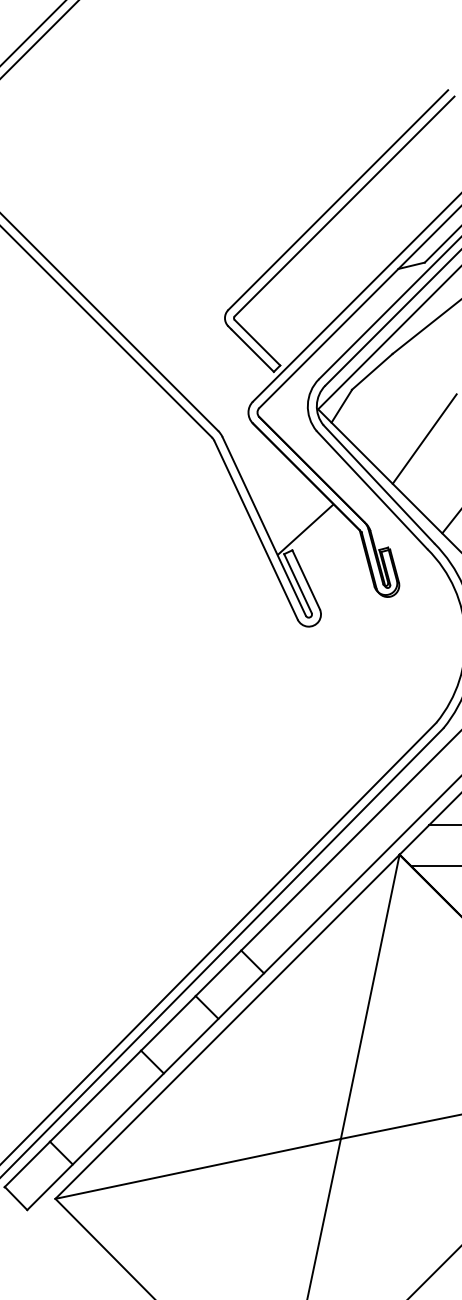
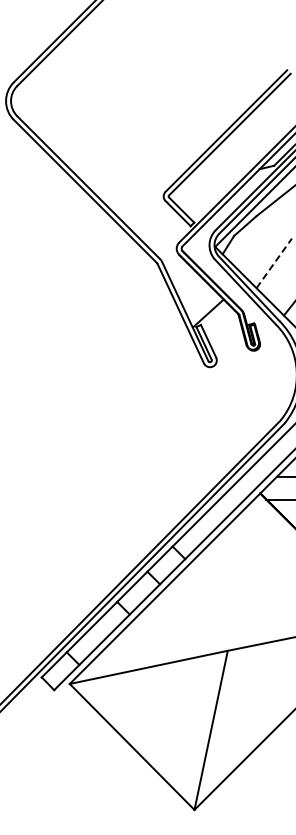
line: (425, 437) -> (274, 262), solid -> dashed
line: (369, 995) -> (243, 571), removed

